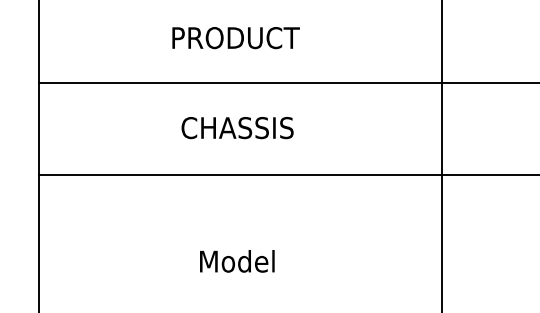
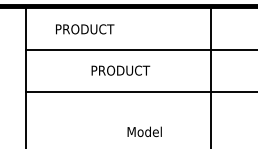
text: (236, 38) -> (85, 29), moved
text: (245, 127) -> (120, 70), CHASSIS -> PRODUCT
text: (236, 260) -> (144, 131), moved

